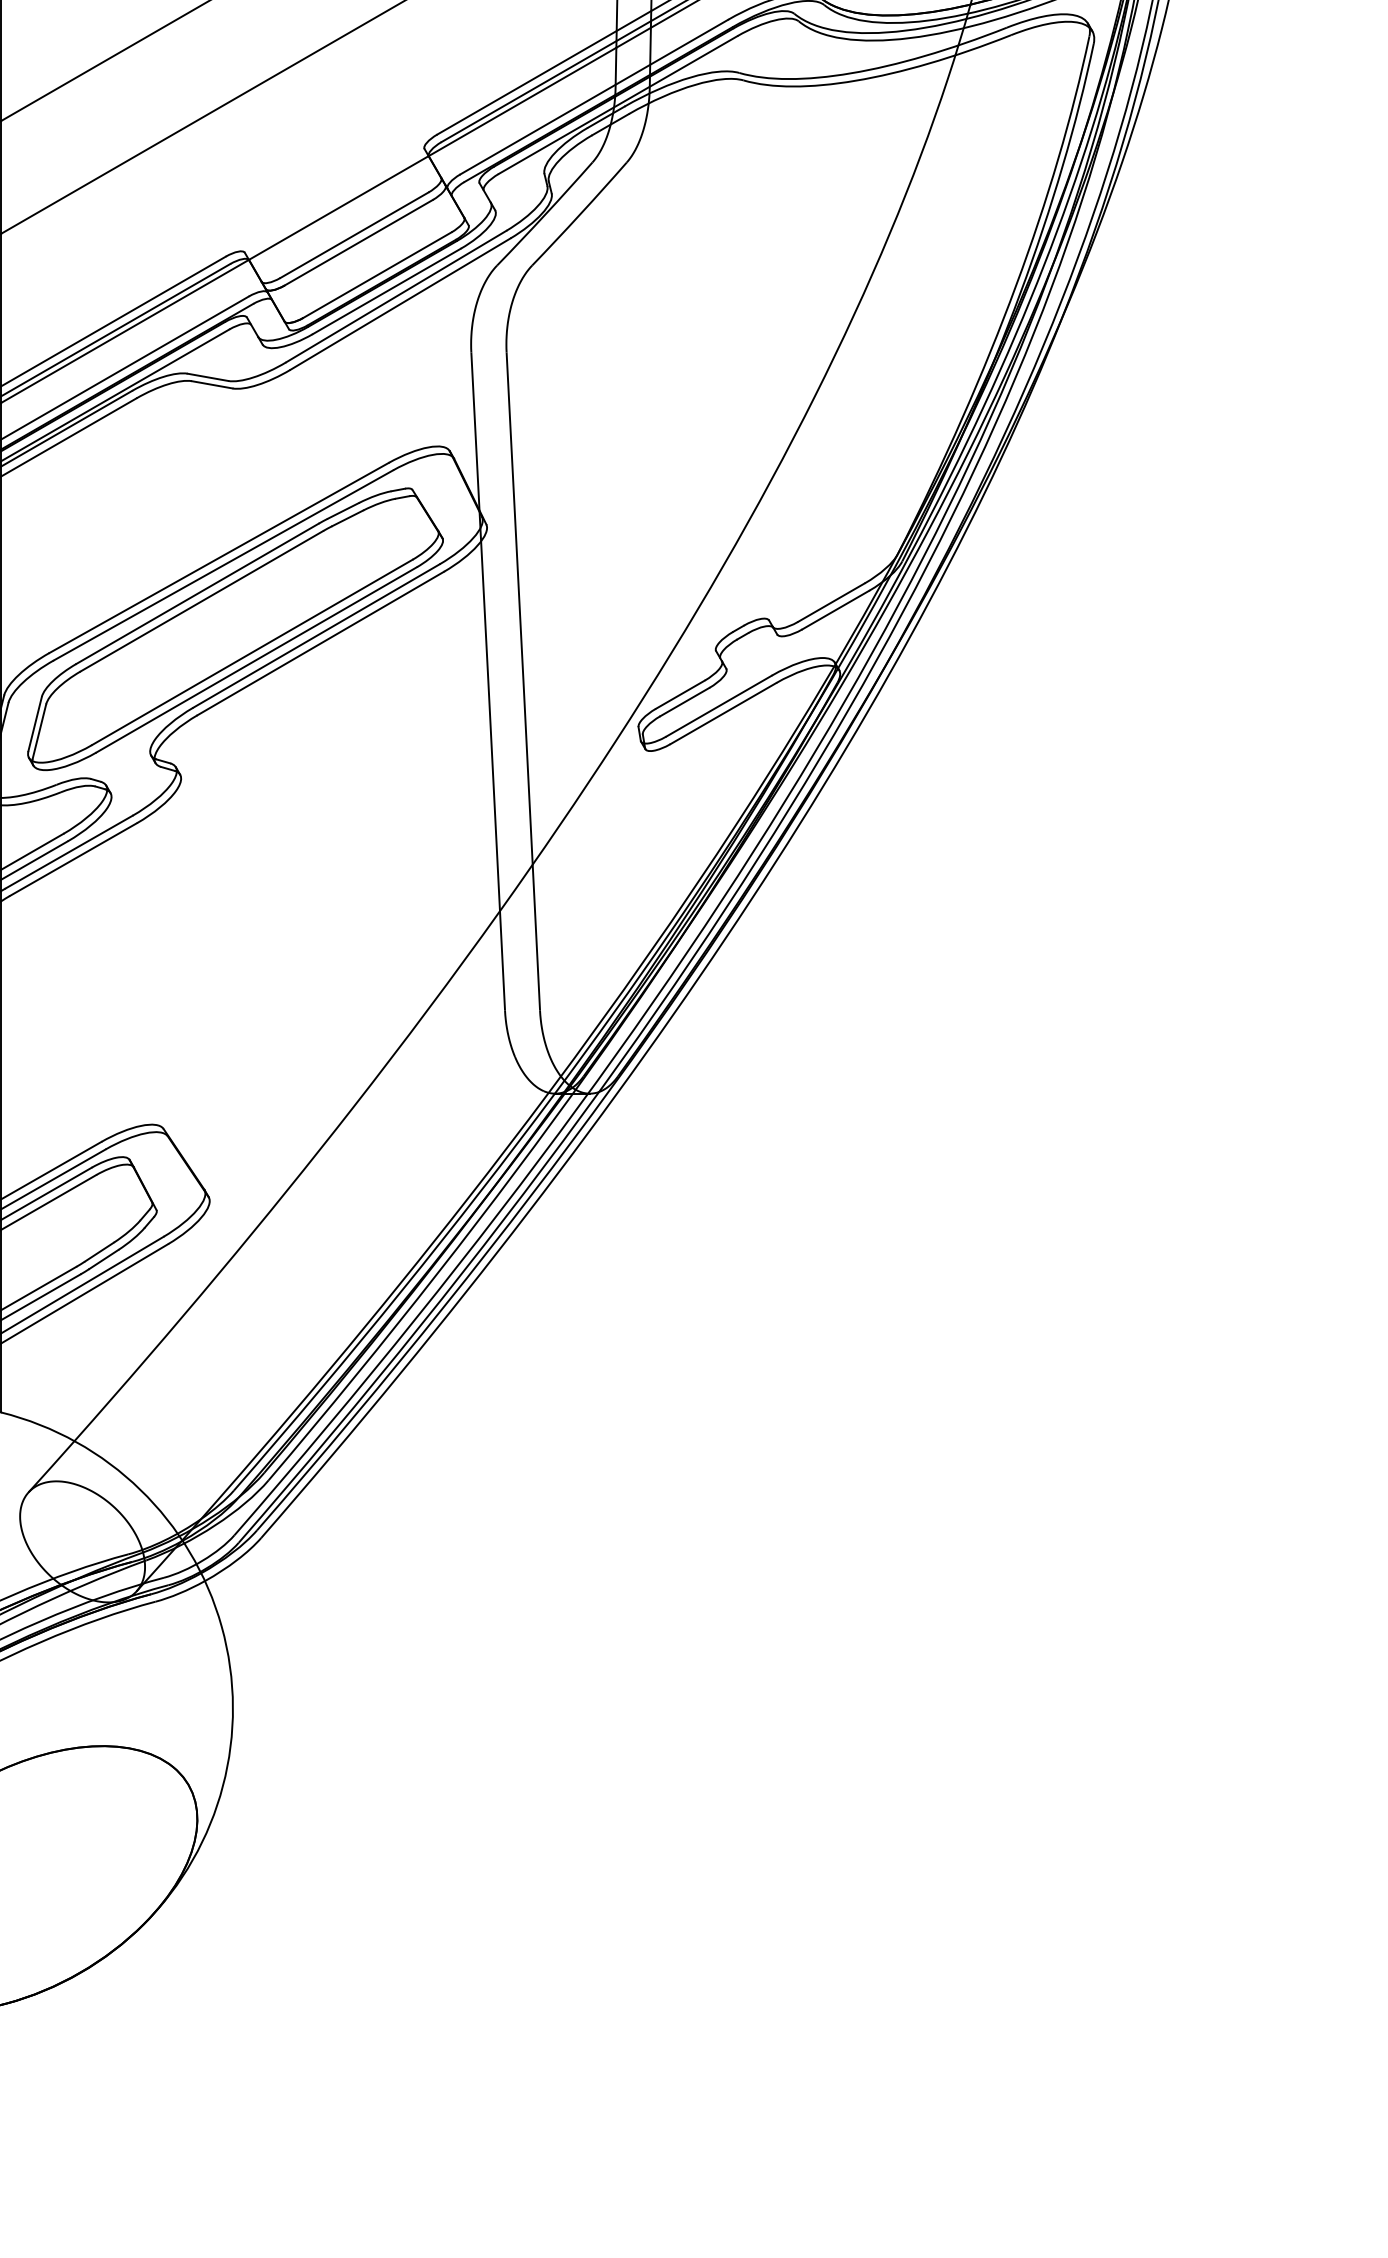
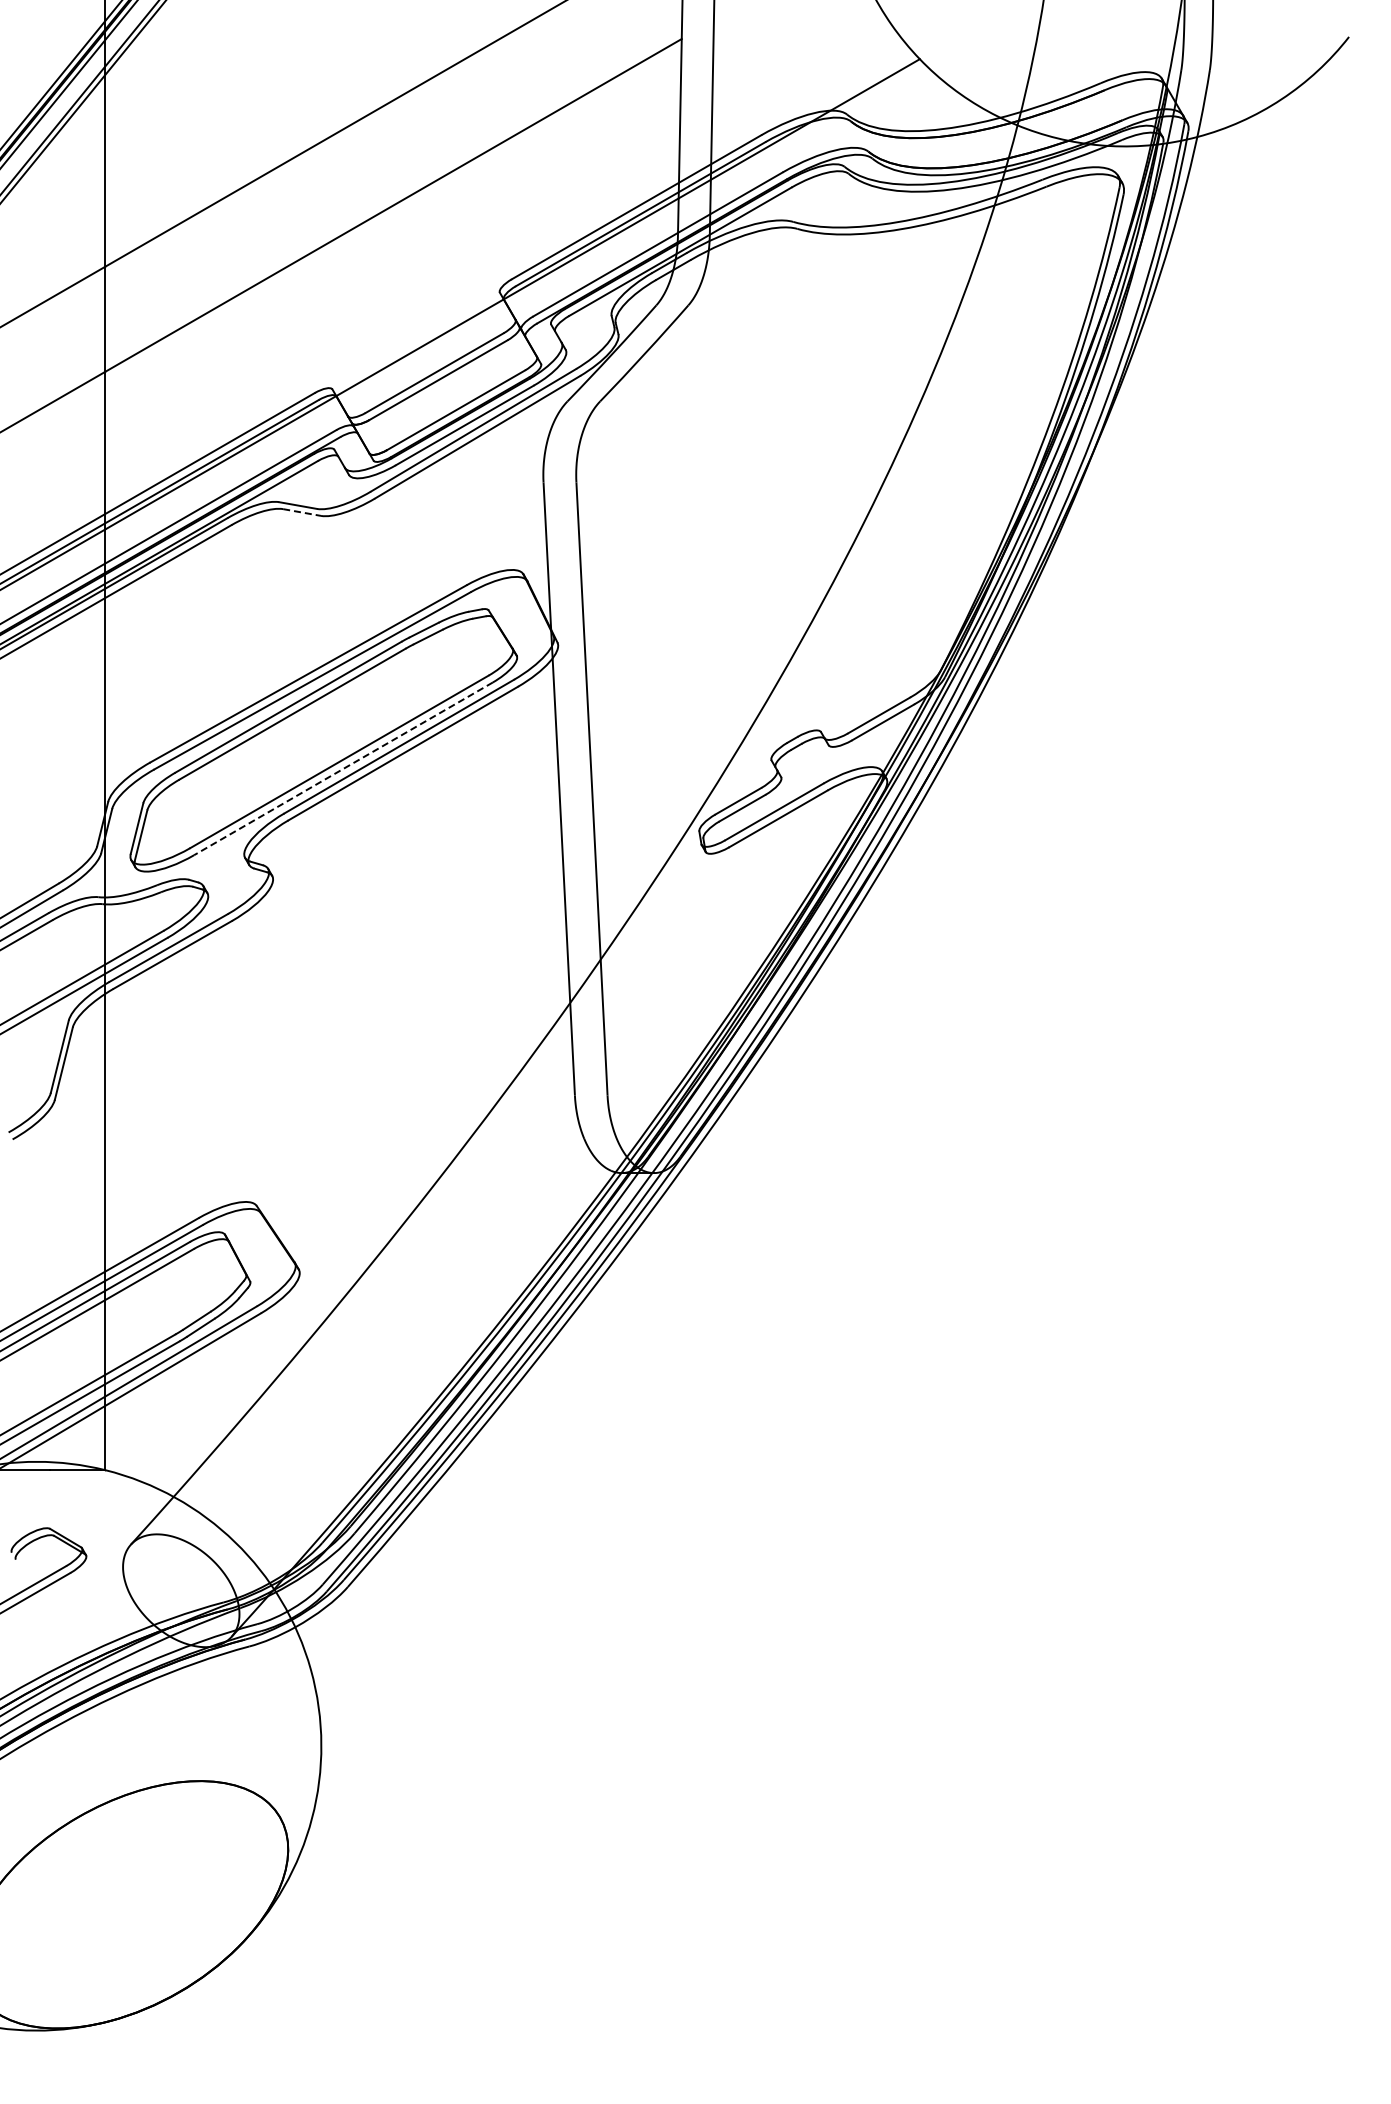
line: (212, 384) -> (302, 512), solid -> dashed
line: (256, 659) -> (343, 768), solid -> dashed

